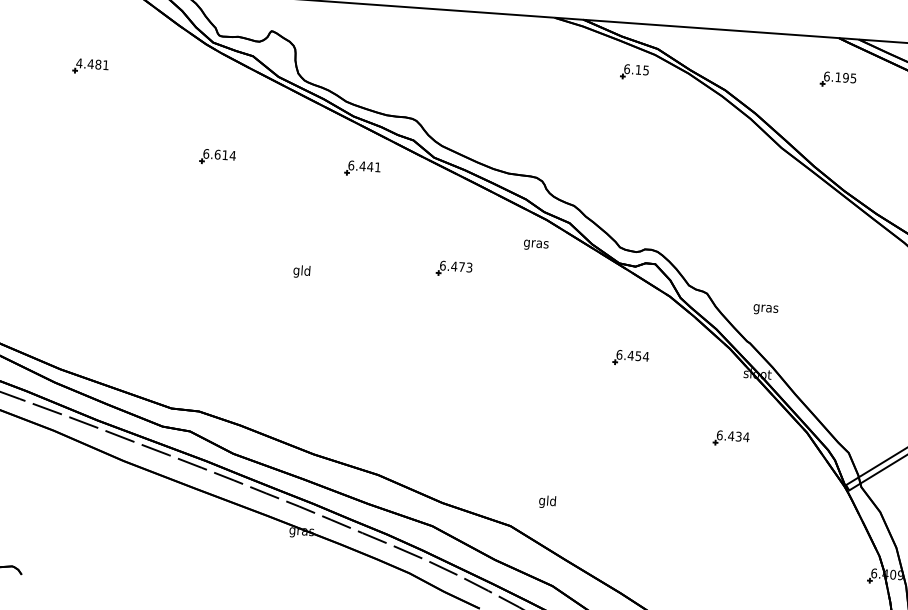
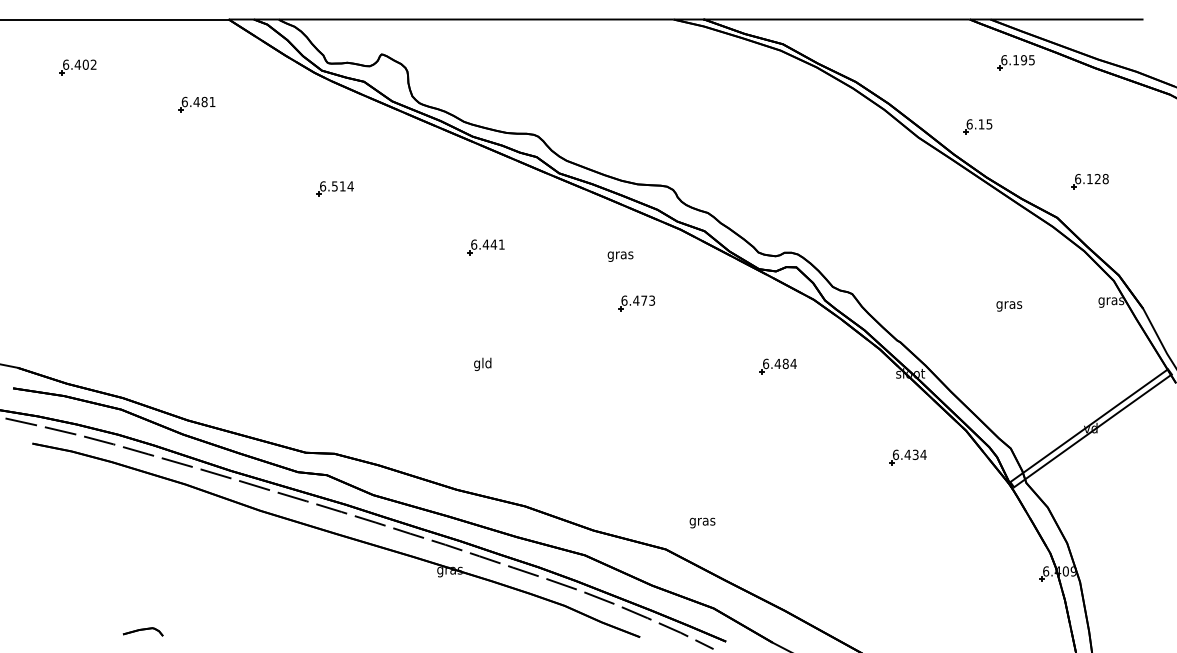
text: (79, 62) -> (184, 101), 4.481 -> 6.481
part: (634, 71) -> (977, 126), moved
part: (837, 79) -> (1015, 62), moved
text: (217, 154) -> (334, 186), 6.614 -> 6.514
part: (362, 168) -> (485, 247), moved
text: (536, 245) -> (620, 256), moved
part: (454, 269) -> (636, 303), moved
text: (301, 270) -> (482, 363), moved
text: (766, 309) -> (1009, 306), moved
text: (638, 355) -> (785, 363), 6.454 -> 6.484
part: (730, 438) -> (907, 457), moved
text: (547, 501) -> (702, 521), gld -> gras

